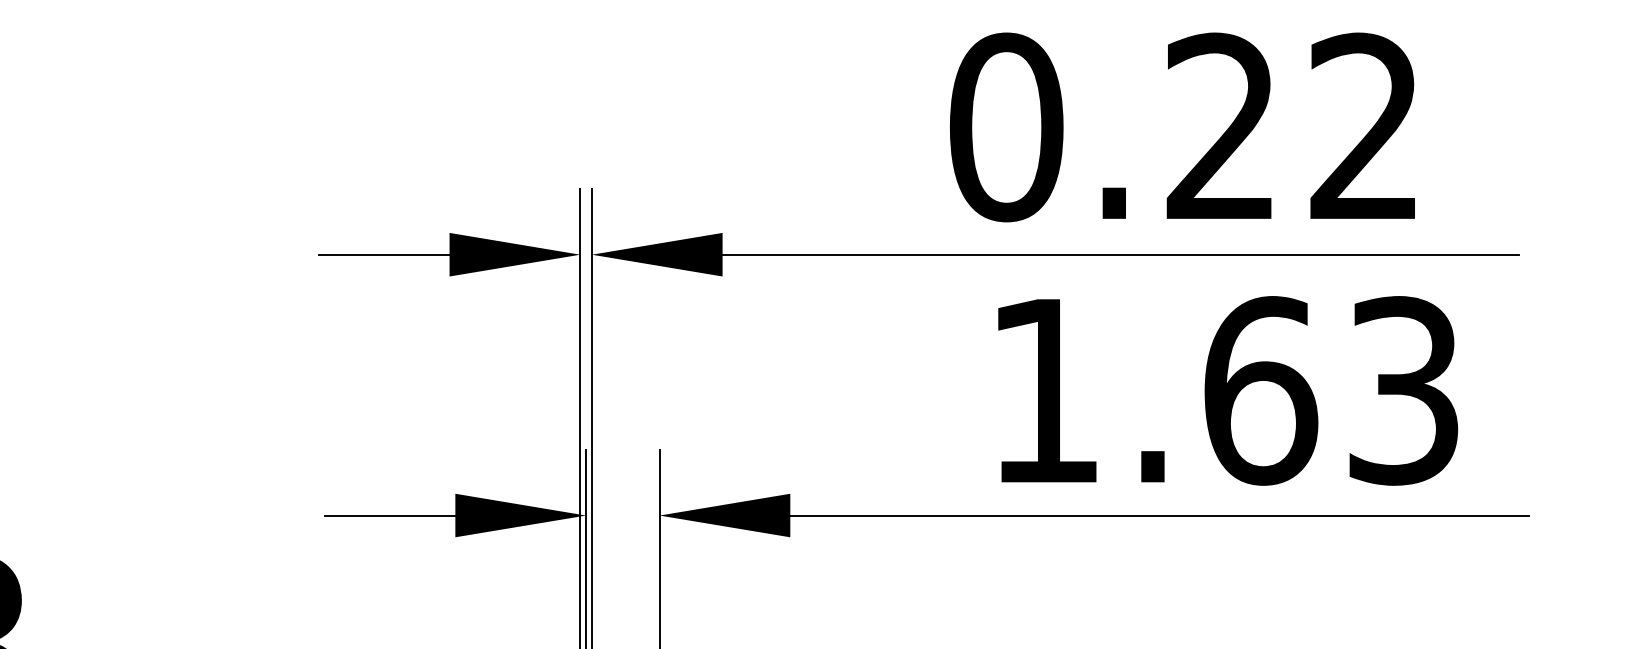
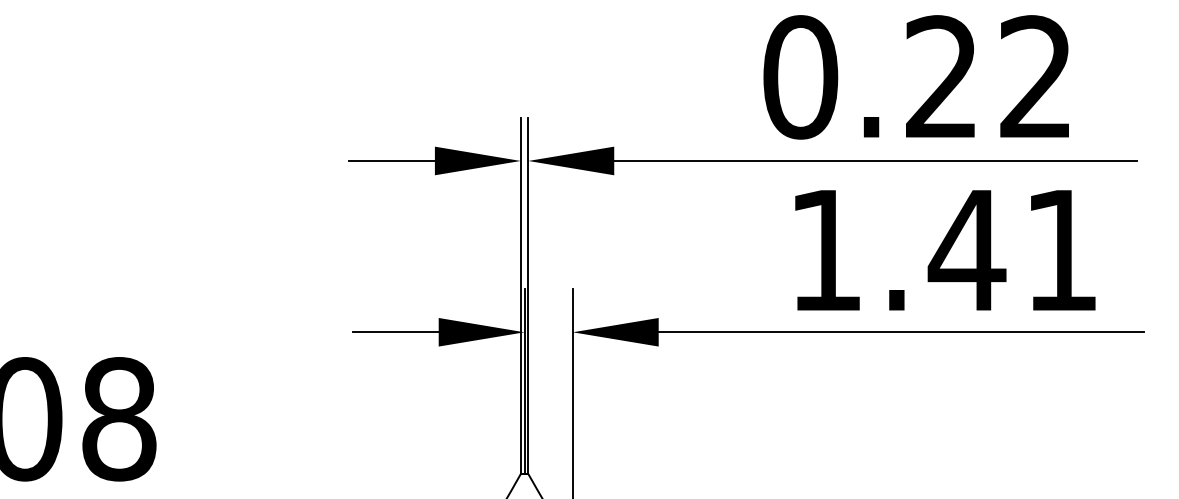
text: (1329, 391) -> (1012, 250), 1.63 -> 1.41

